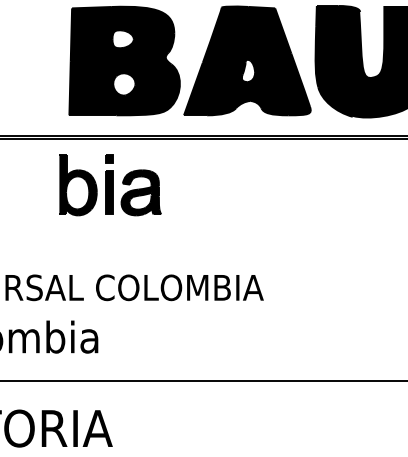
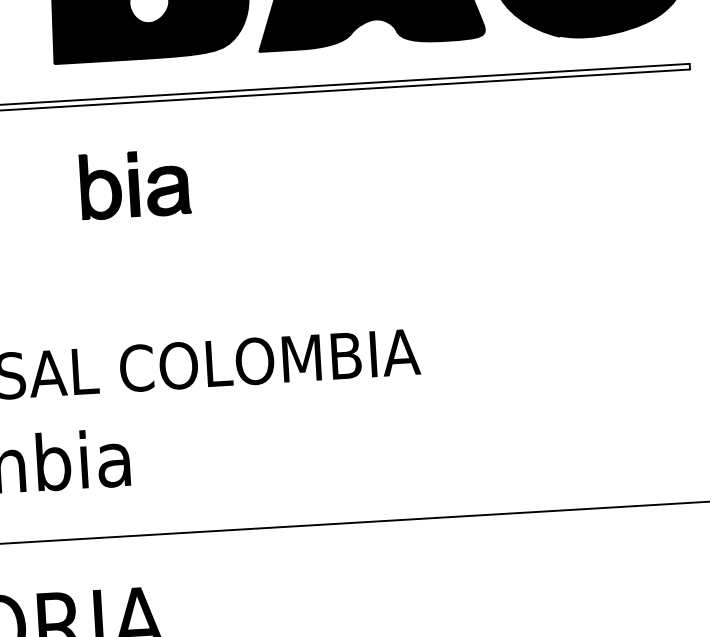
part: (110, 185) -> (135, 185), size x0.6

